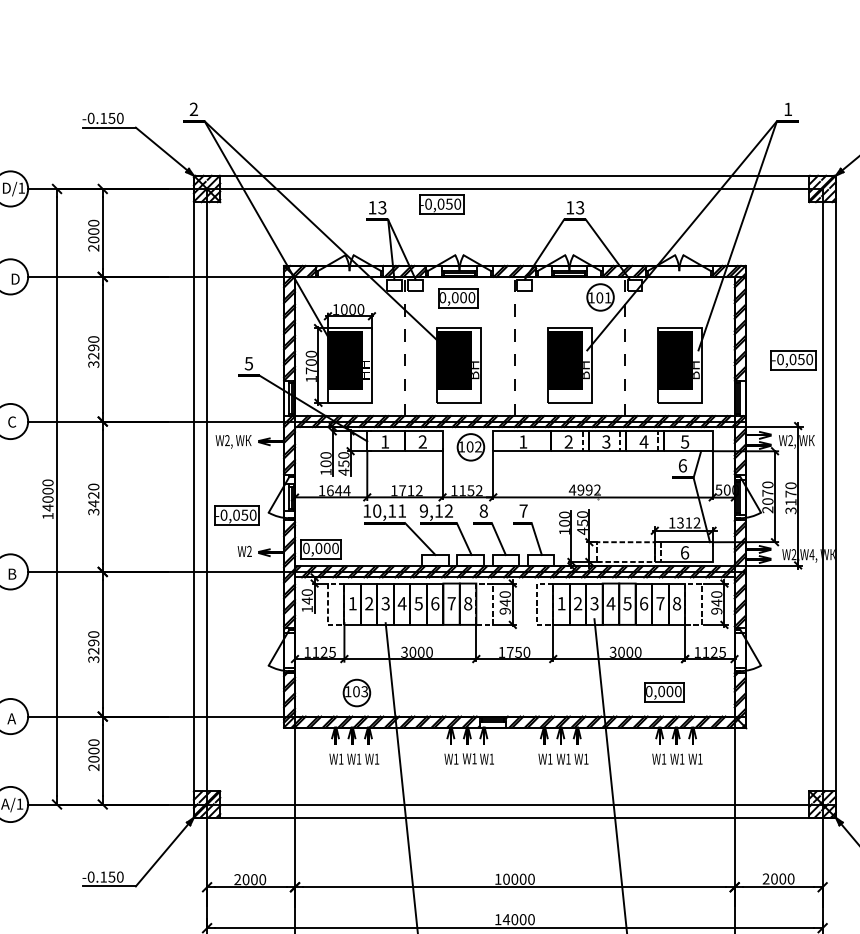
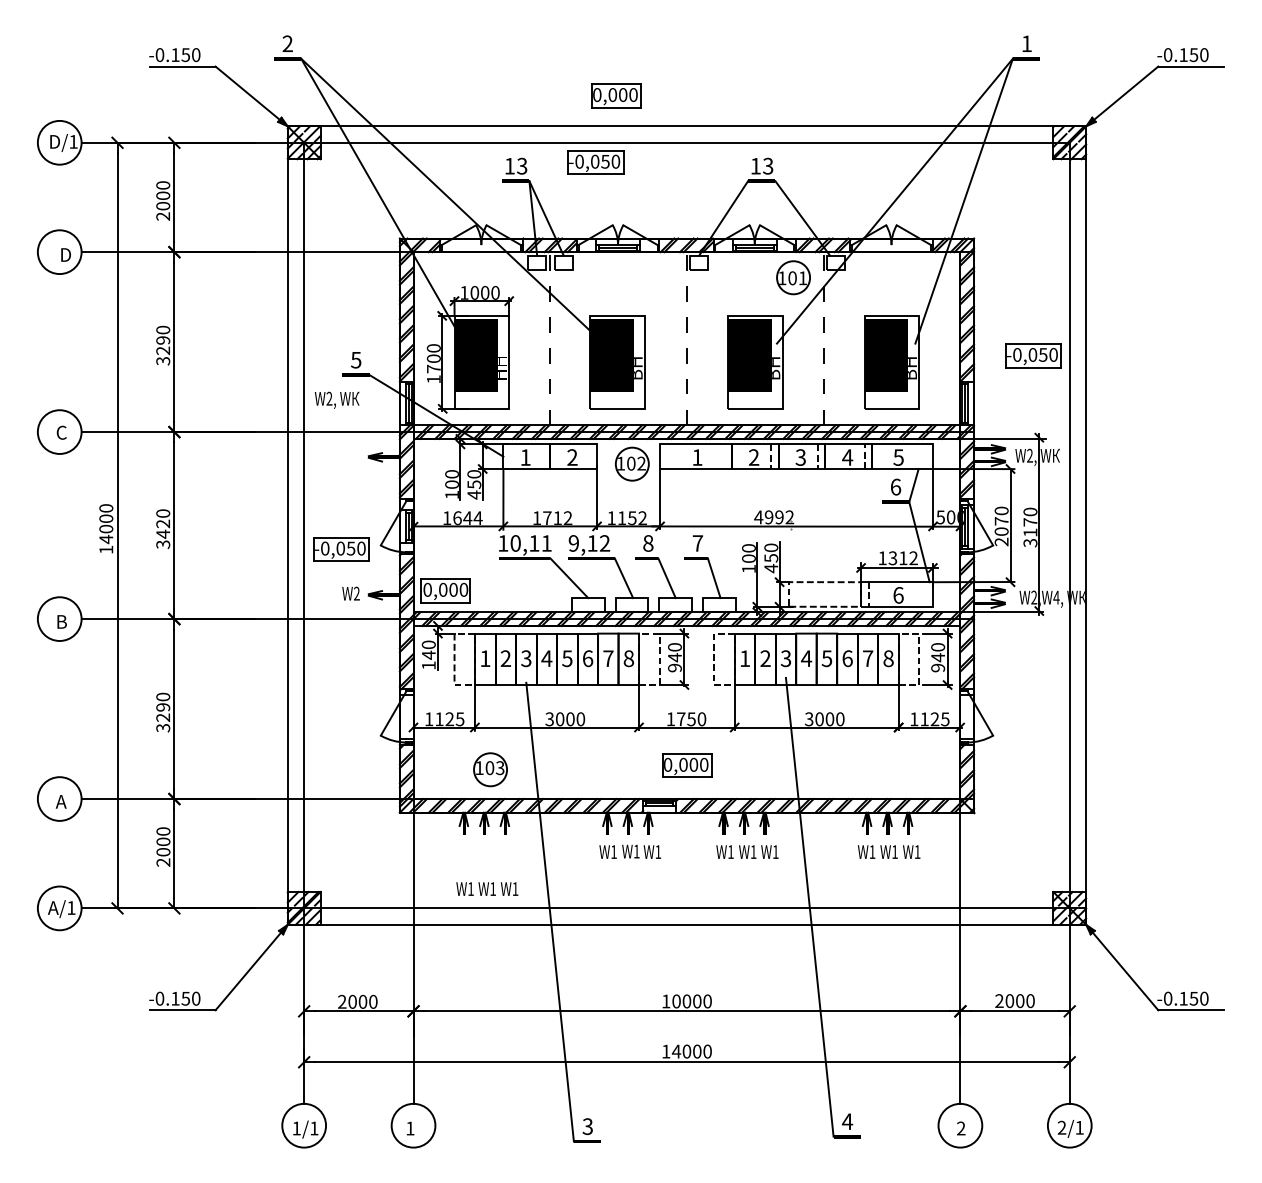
part: (458, 298) -> (616, 95), moved
text: (233, 441) -> (336, 399), moved
part: (664, 692) -> (687, 765), moved
text: (354, 758) -> (487, 888), moved

